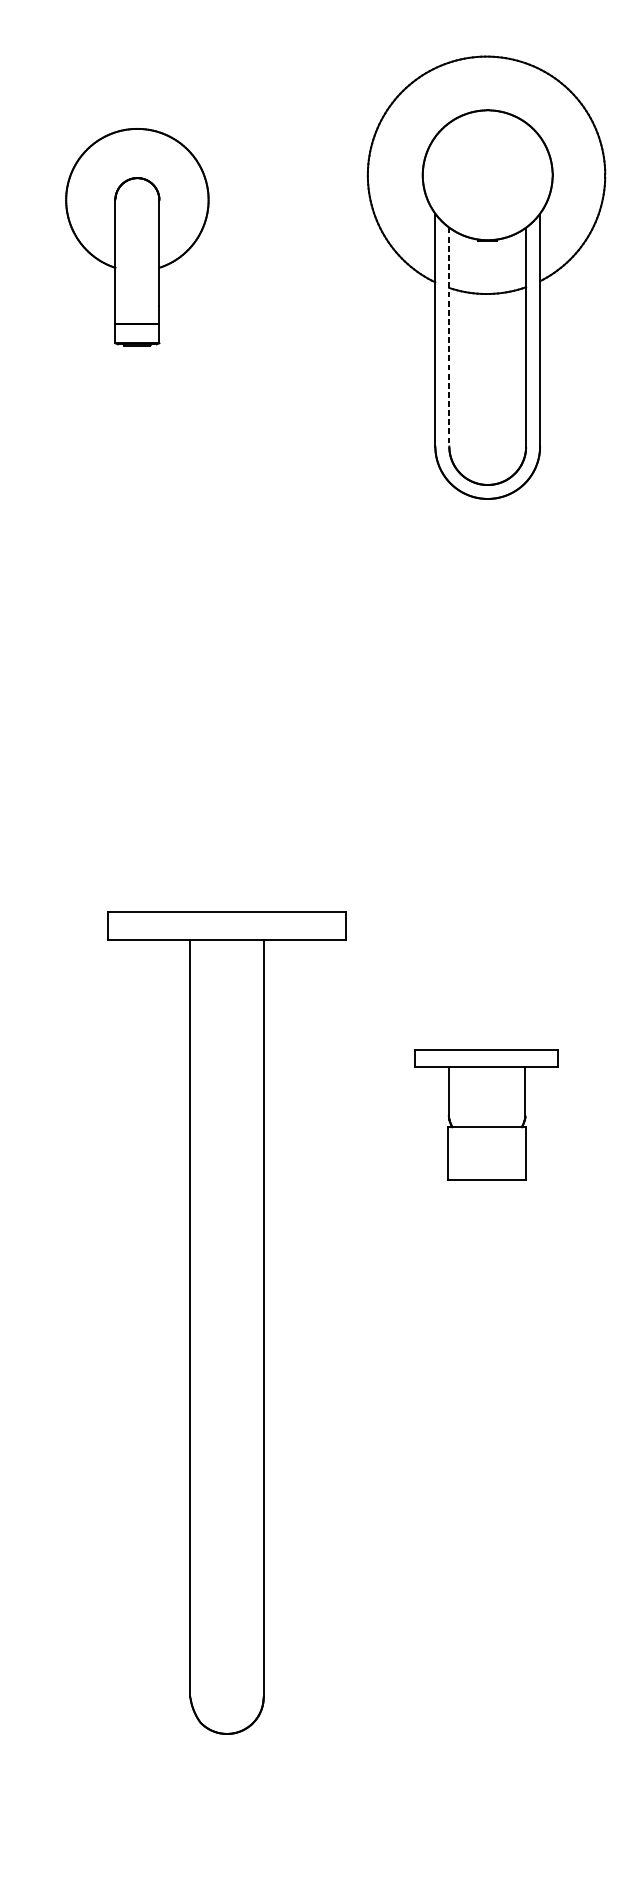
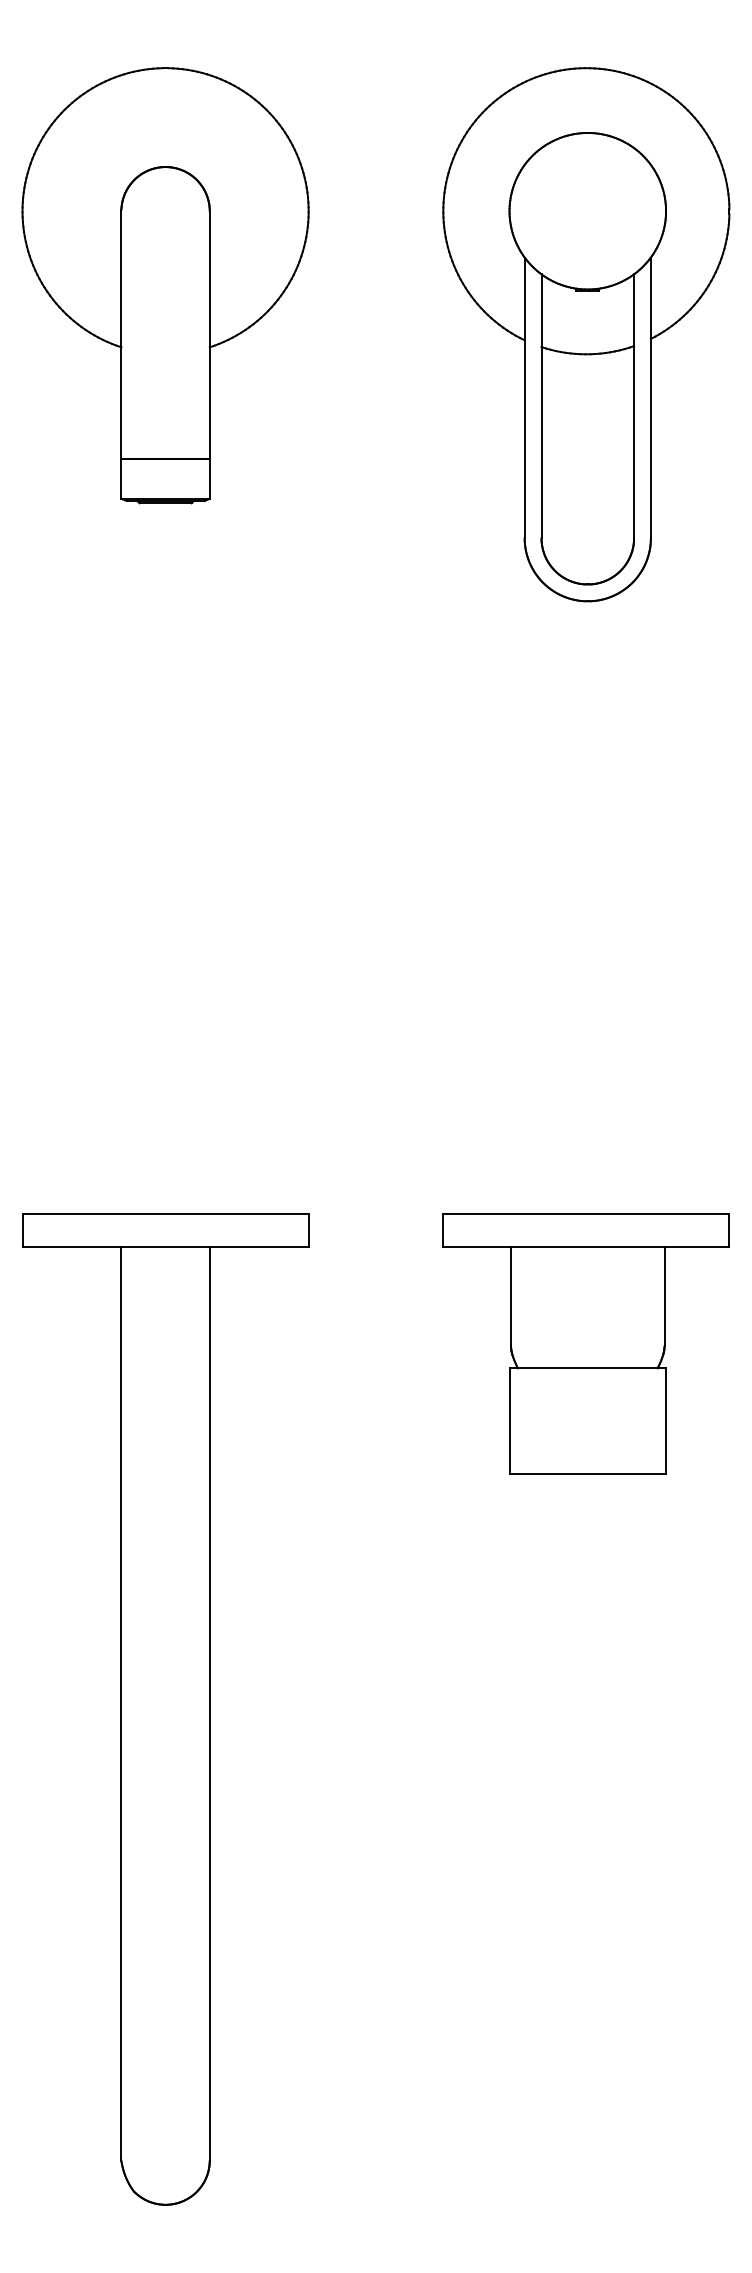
part: (137, 236) -> (165, 285), size x1.67
line: (449, 337) -> (541, 406), dashed -> solid
part: (485, 1114) -> (585, 1343), size x1.67
part: (226, 1323) -> (165, 1709), moved

